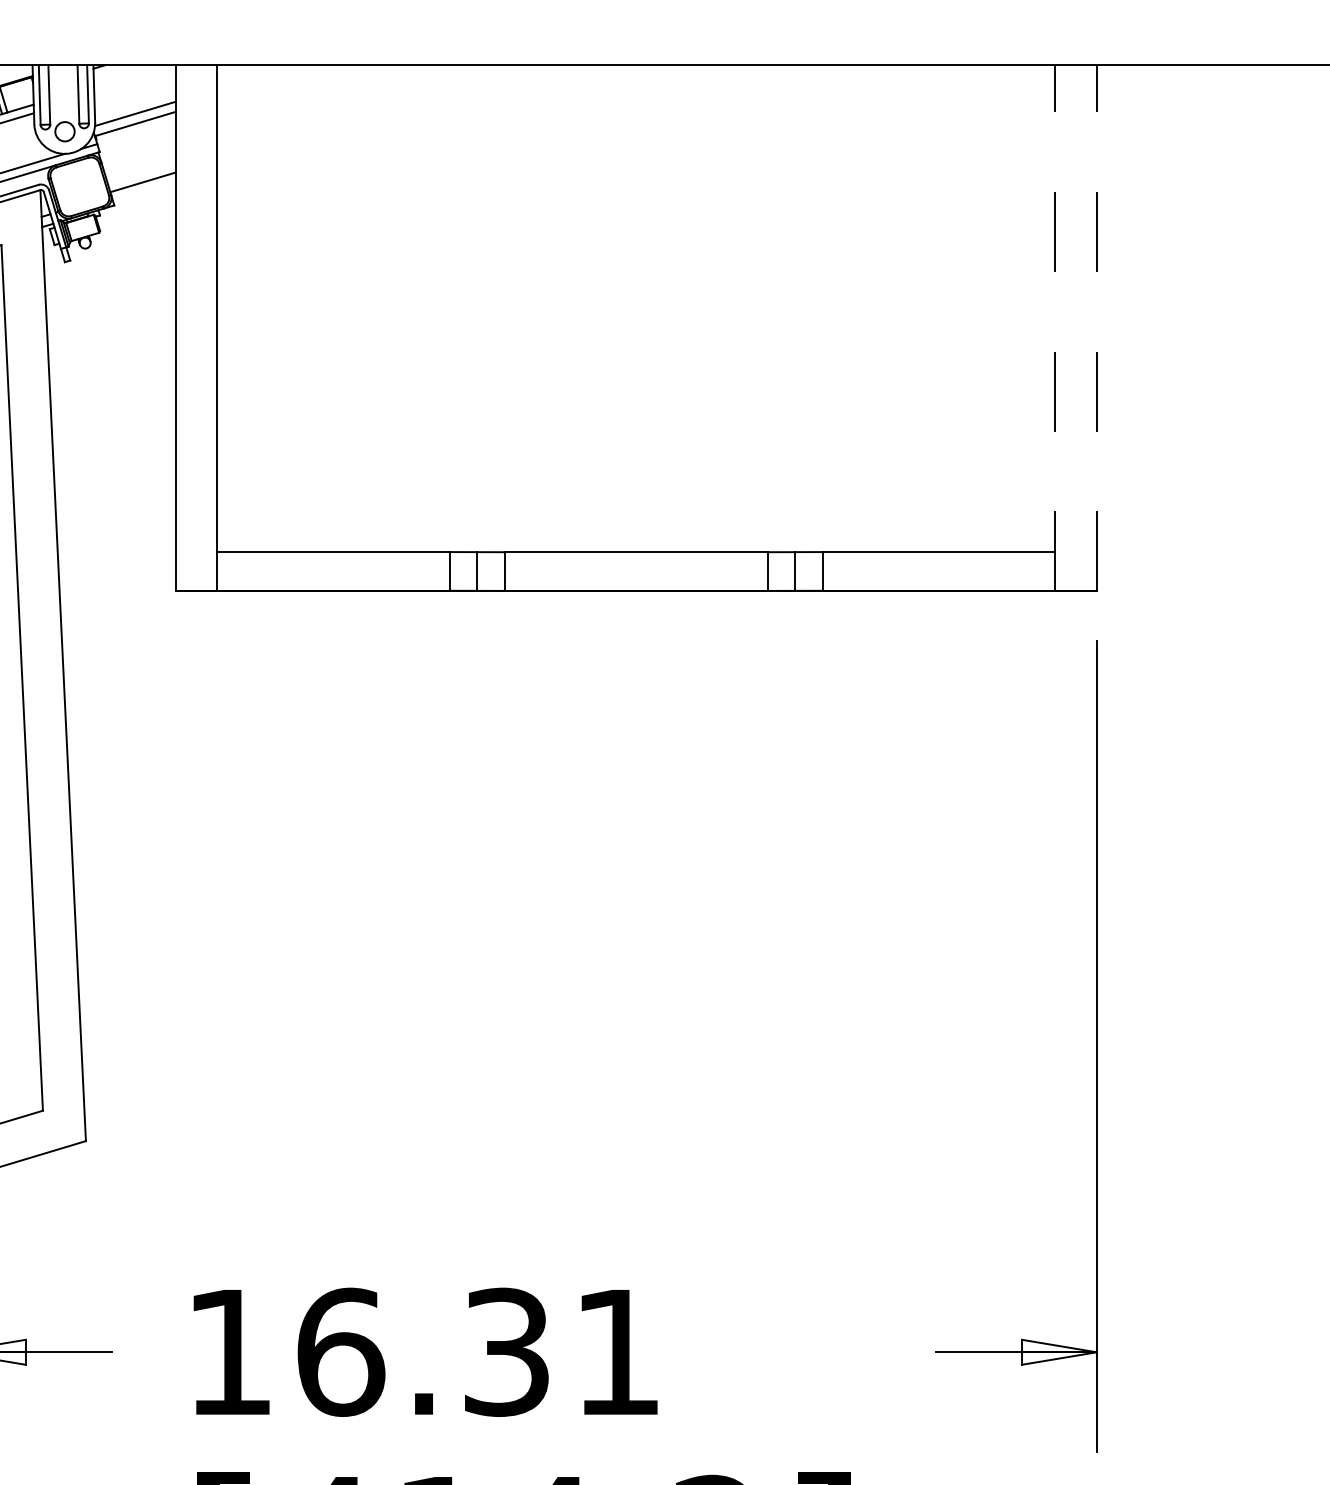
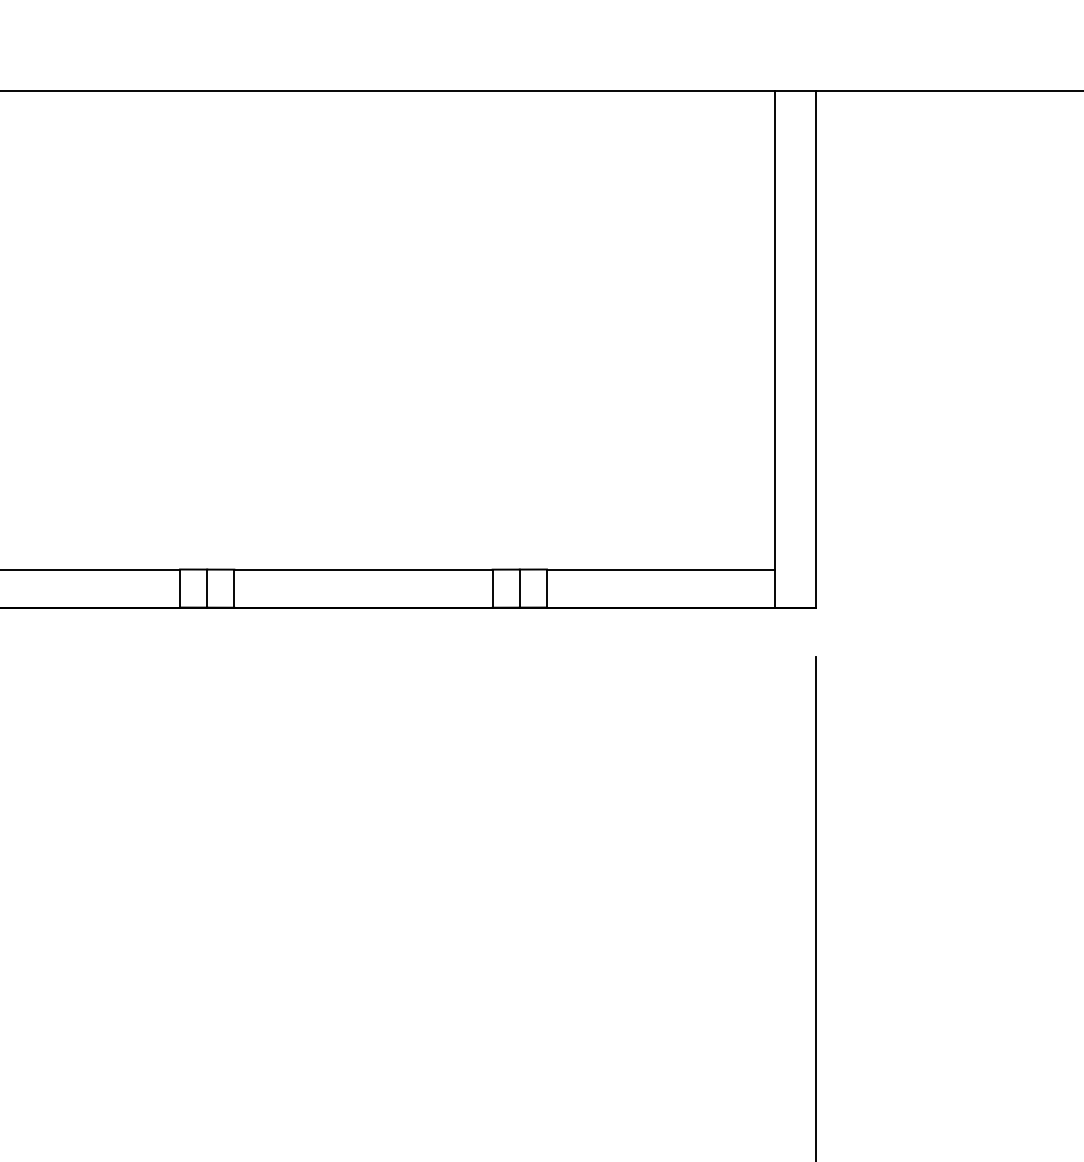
line: (1055, 327) -> (775, 348), dashed -> solid
line: (1096, 327) -> (815, 348), dashed -> solid

